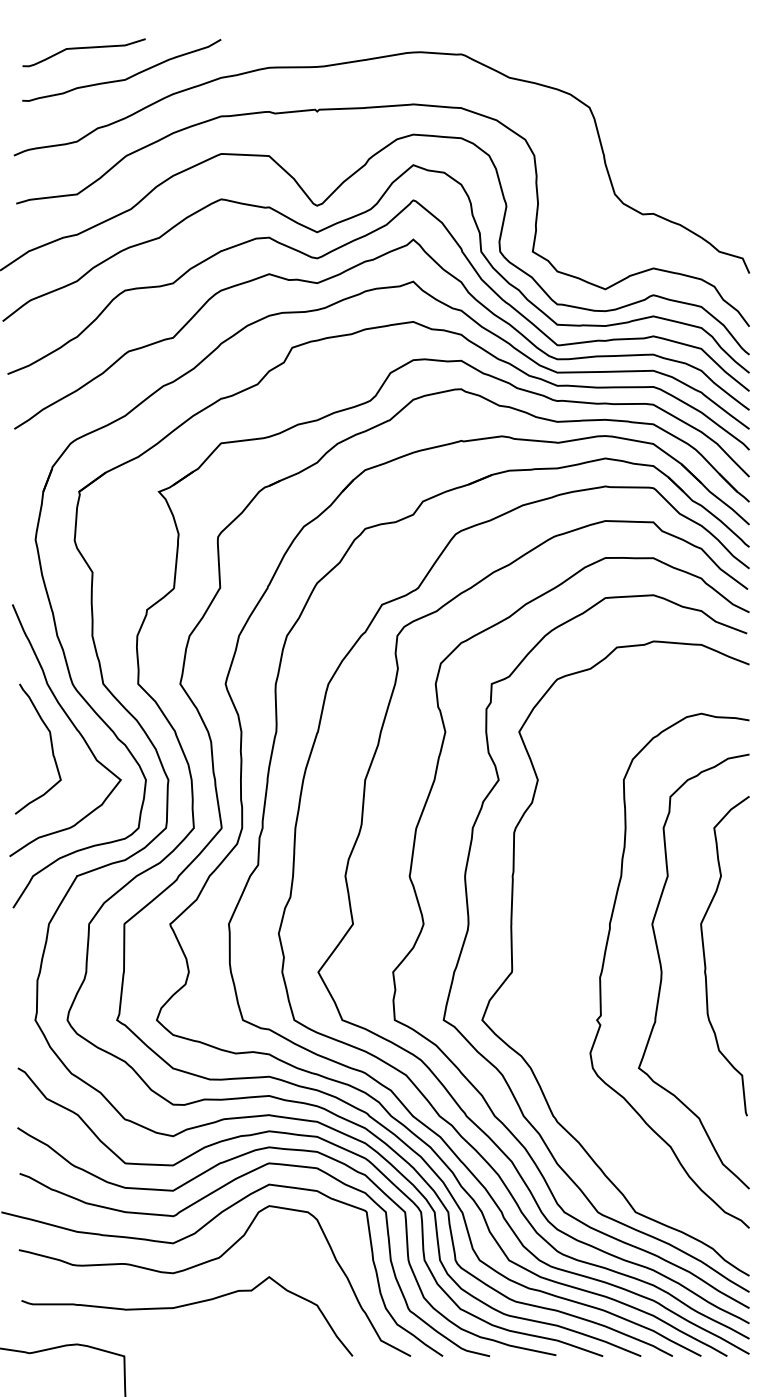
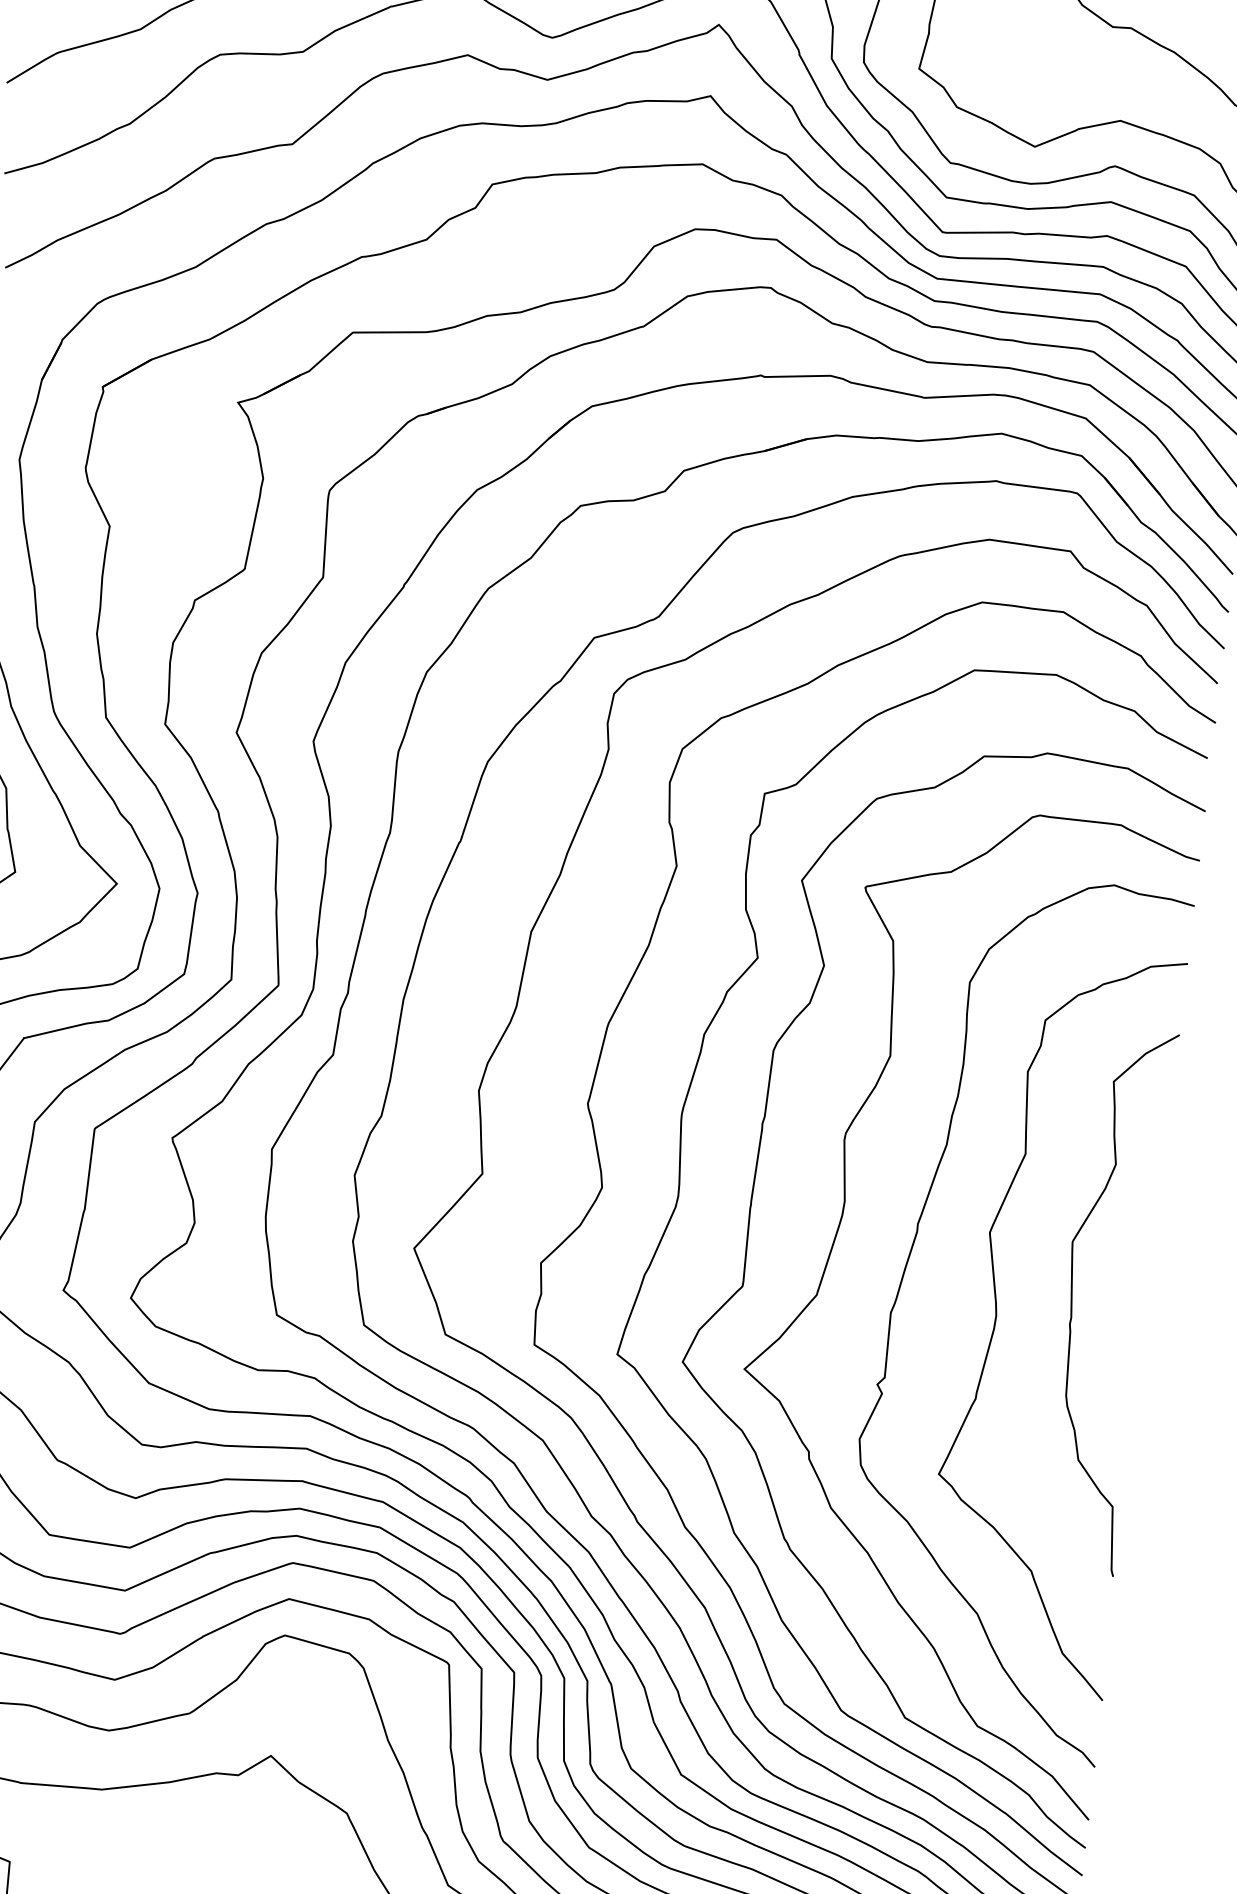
curve: (560, 954) -> (828, 1265), added

